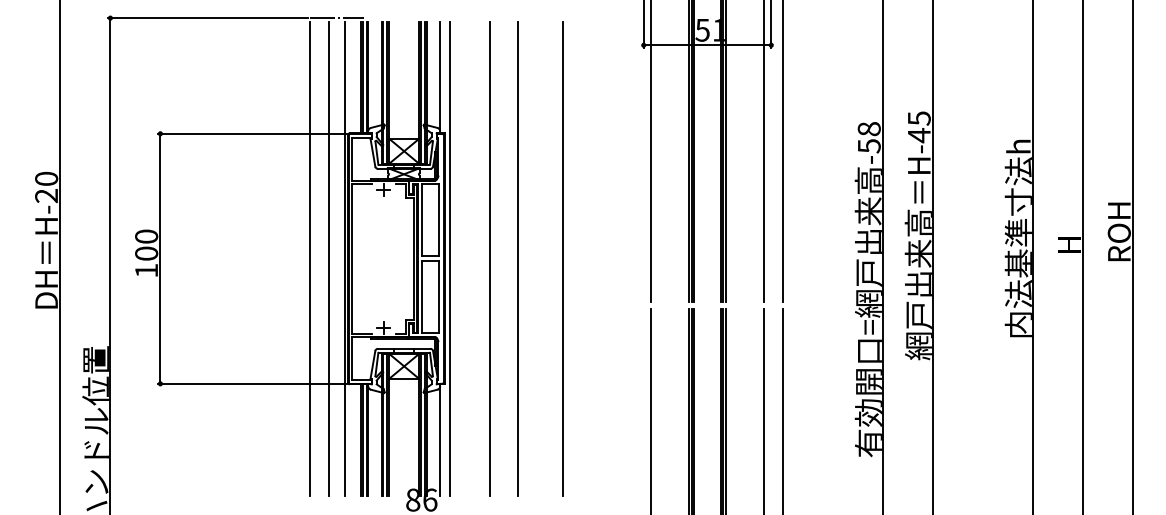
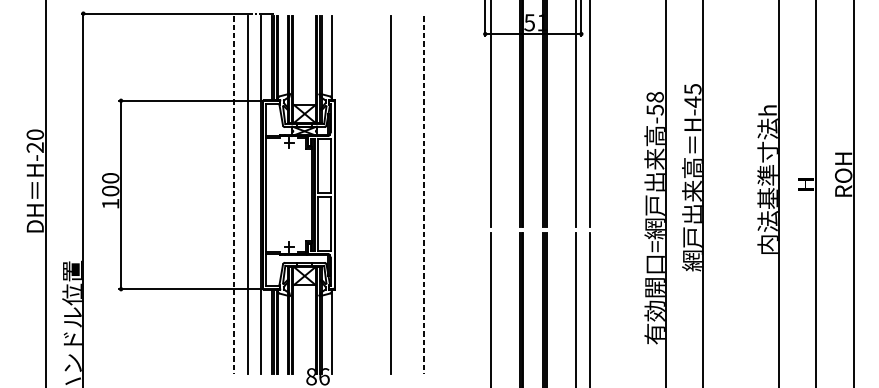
line: (310, 258) -> (234, 194), solid -> dashed
line: (450, 258) -> (339, 194), removed
line: (490, 258) -> (369, 194), removed
line: (562, 258) -> (424, 194), solid -> dashed

